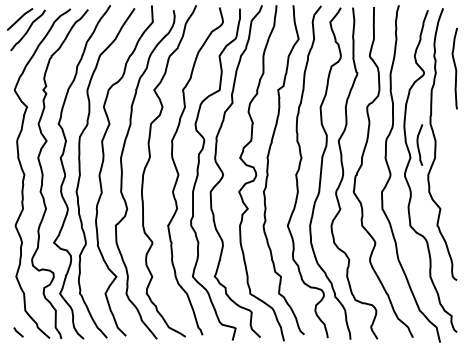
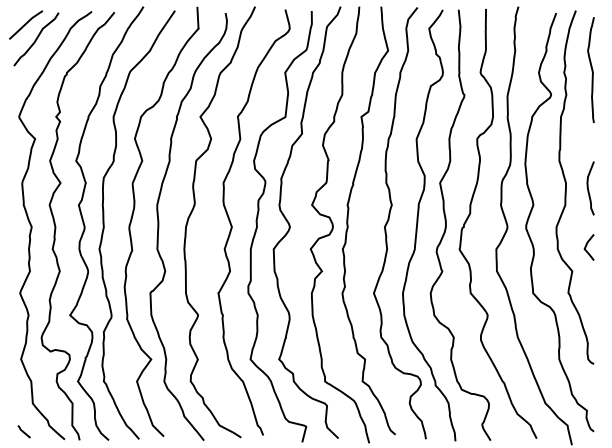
curve: (455, 68) -> (591, 69), moved
curve: (418, 145) -> (588, 188), moved
line: (451, 190) -> (586, 247), added

